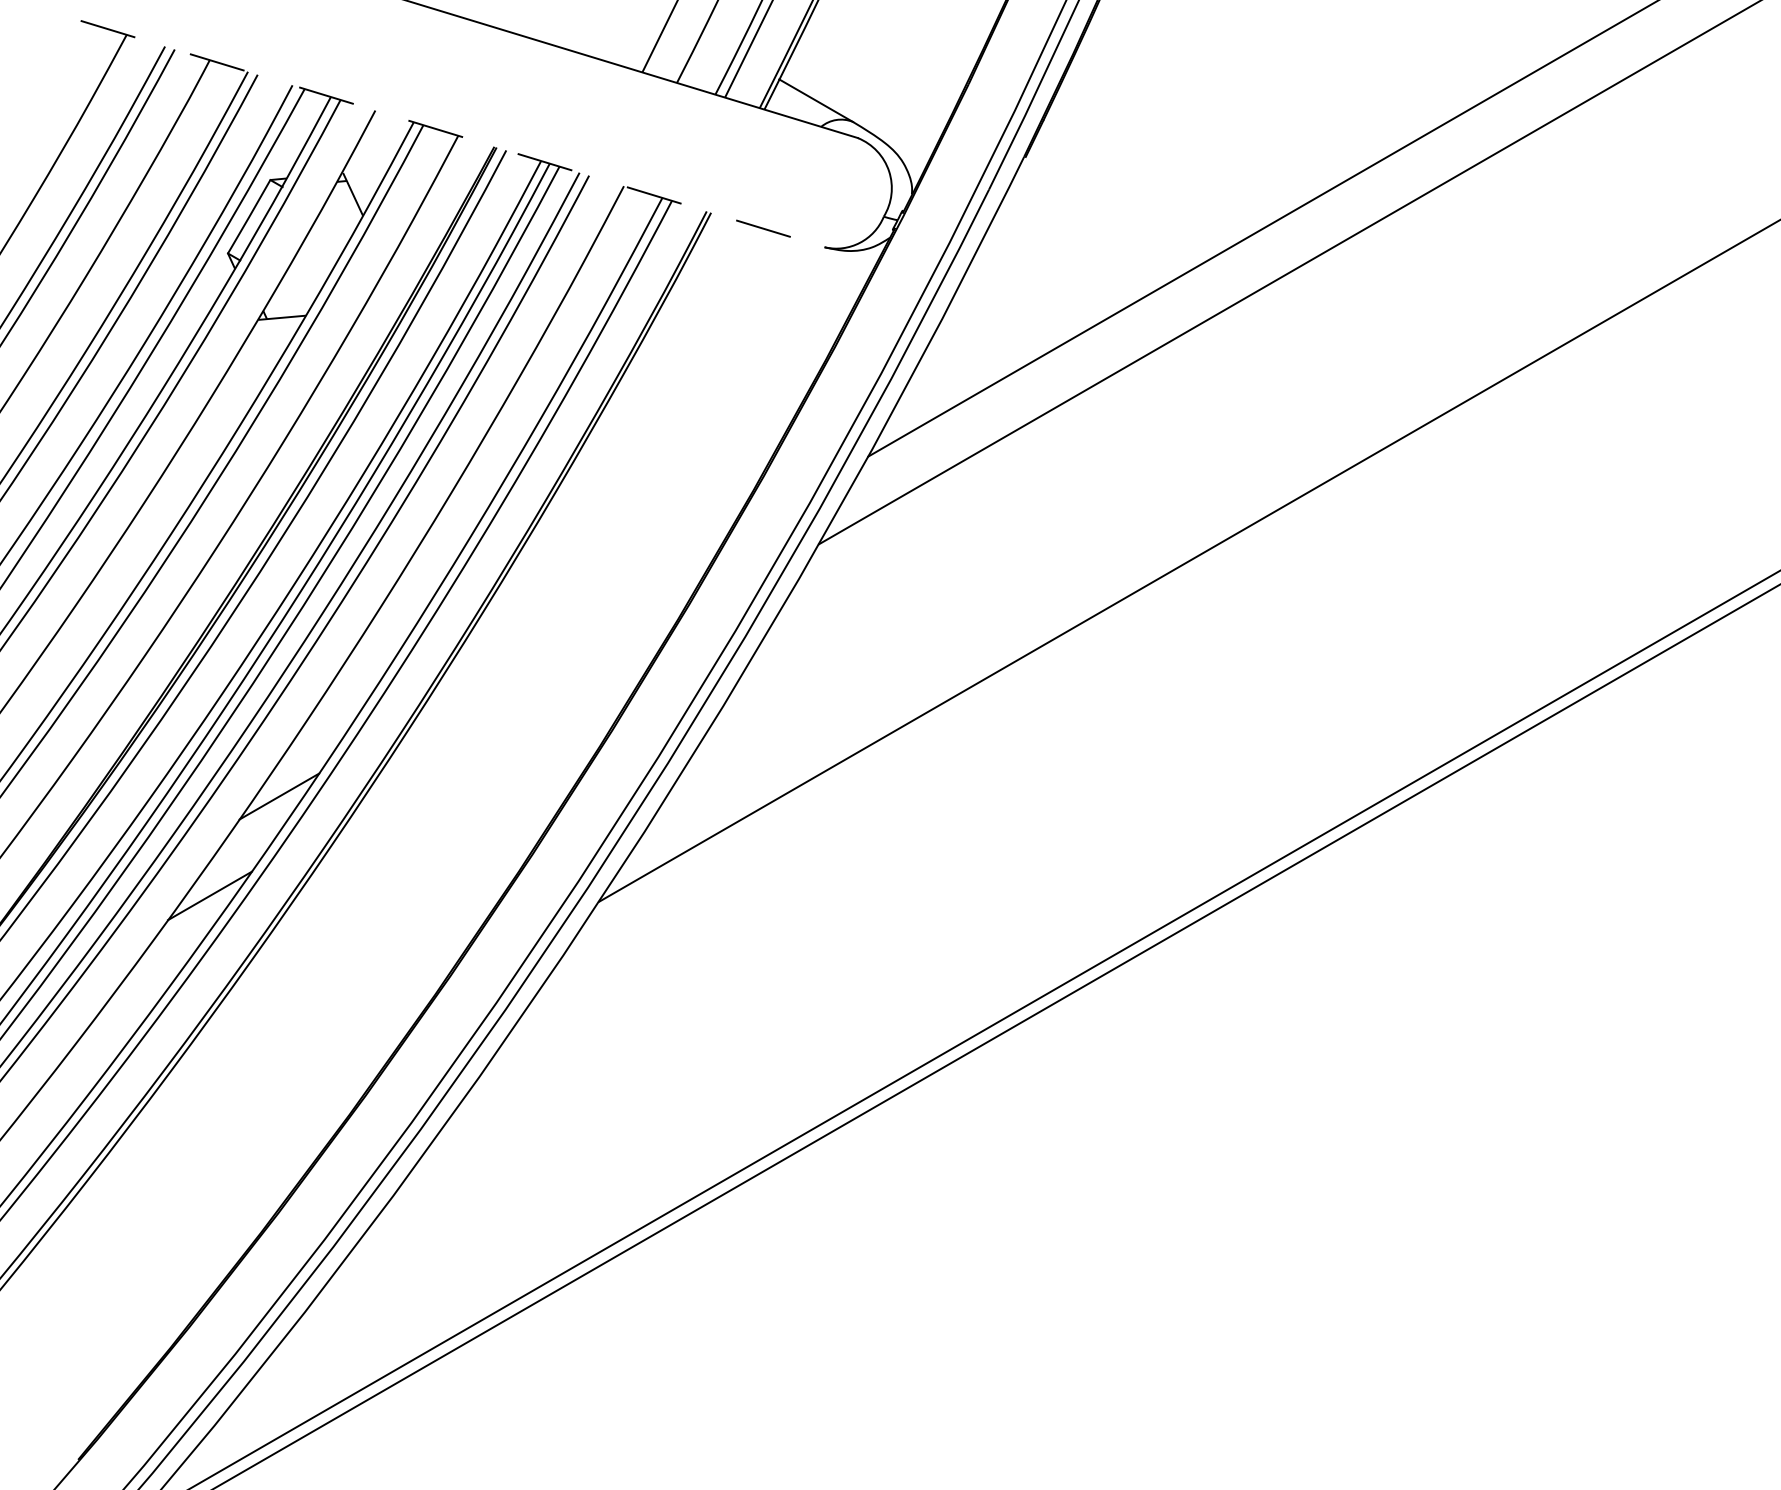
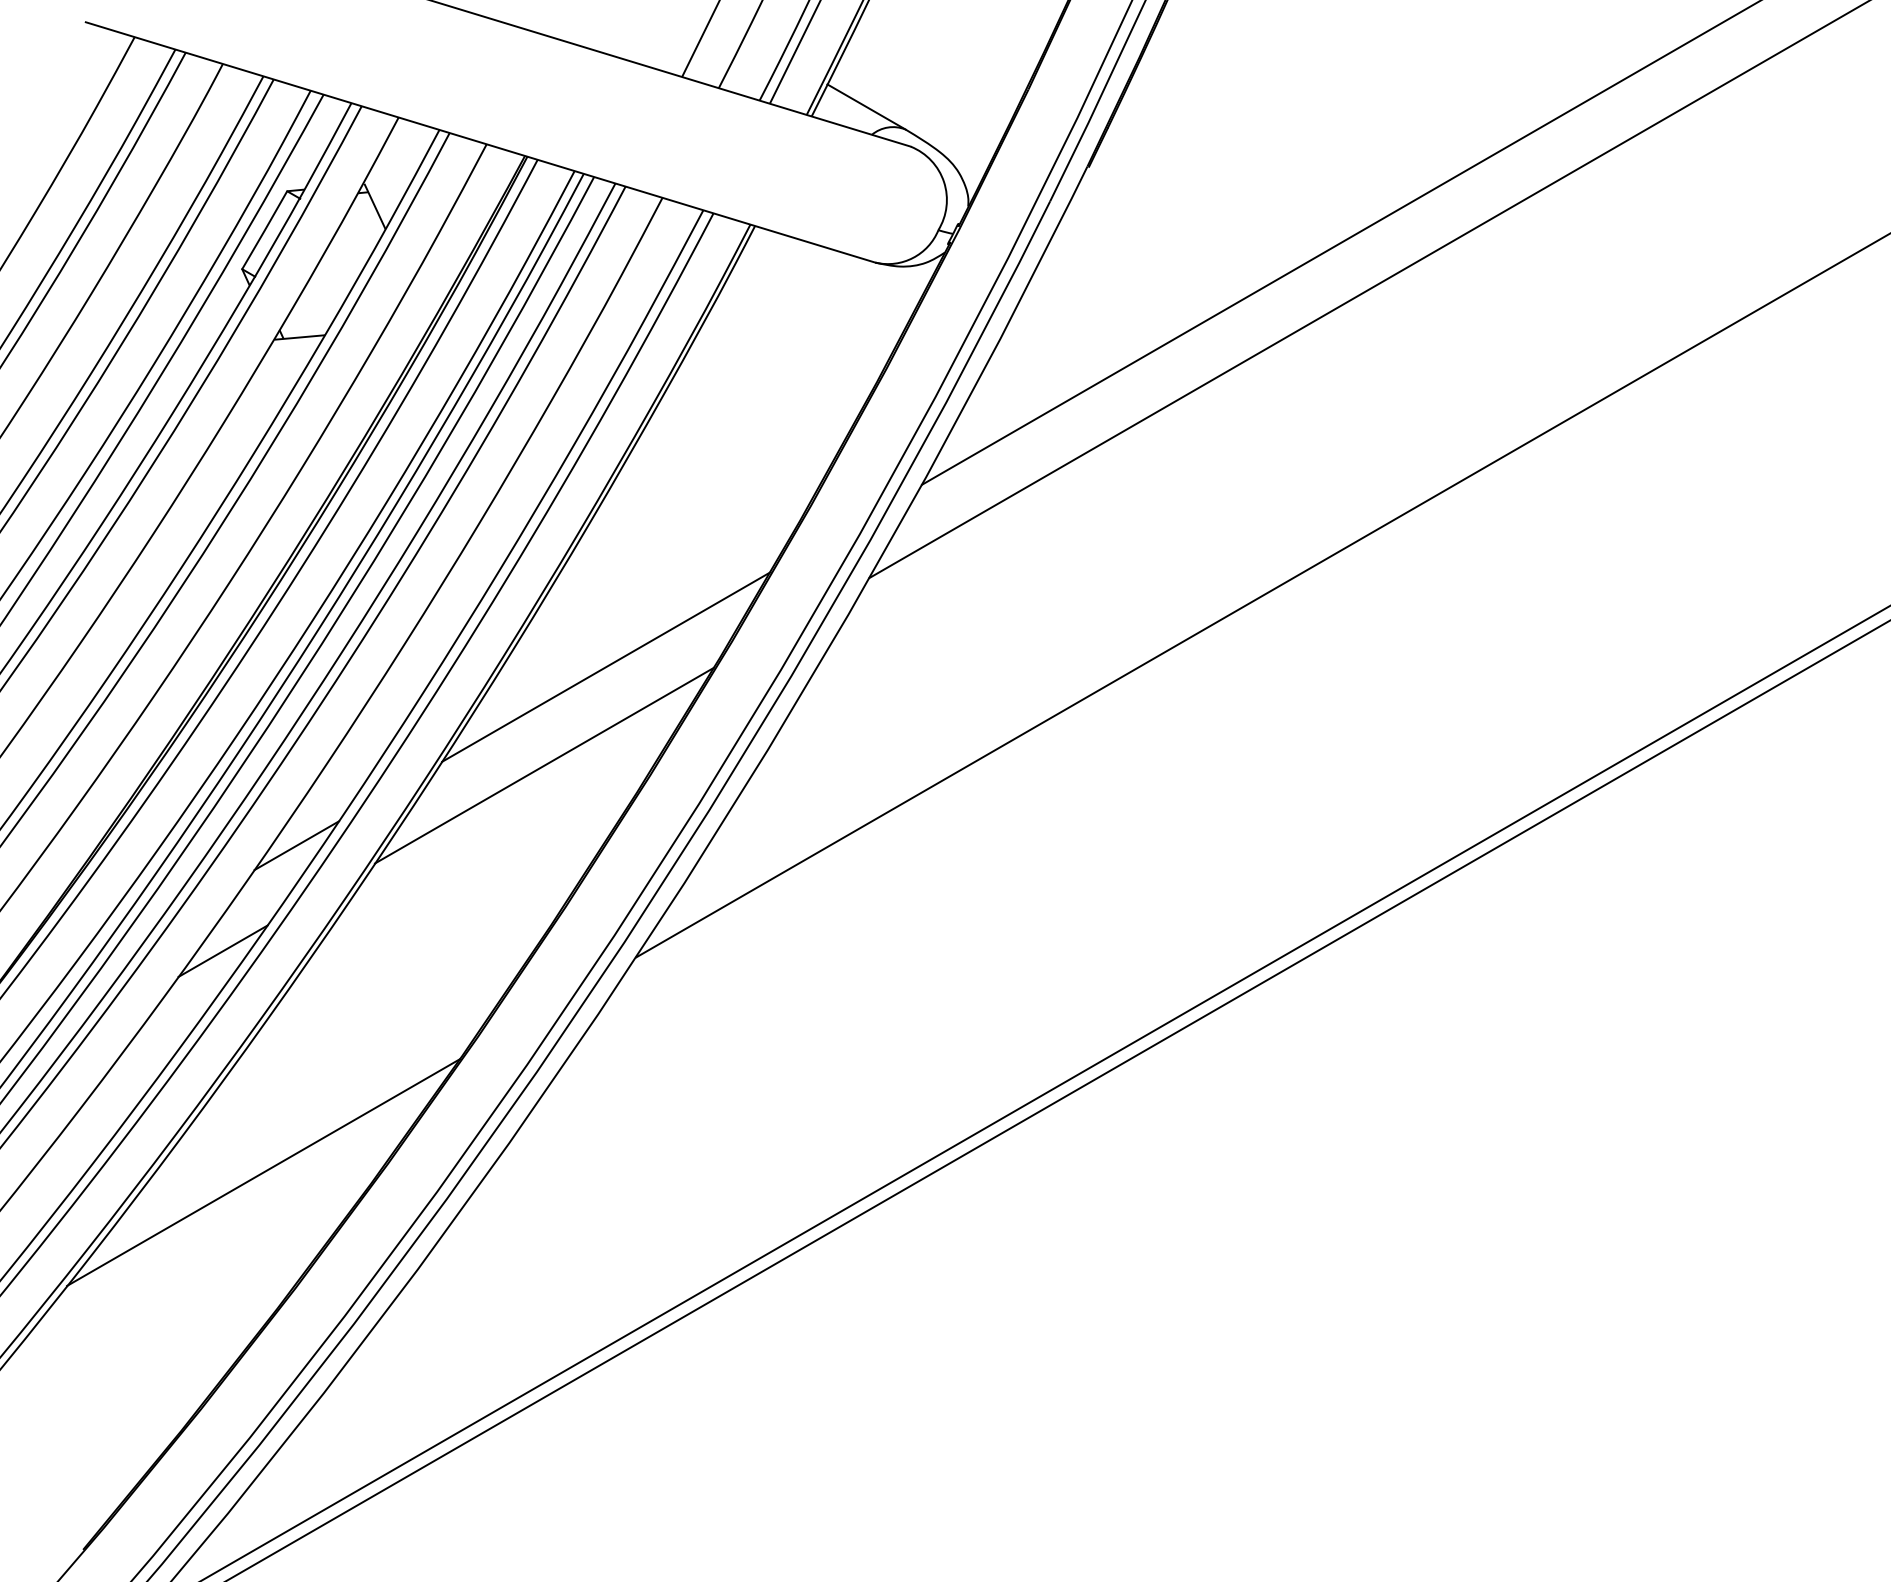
line: (452, 134) -> (480, 142), dashed -> solid
line: (571, 627) -> (606, 666), added
line: (511, 720) -> (543, 765), added
line: (248, 1104) -> (263, 1172), added

